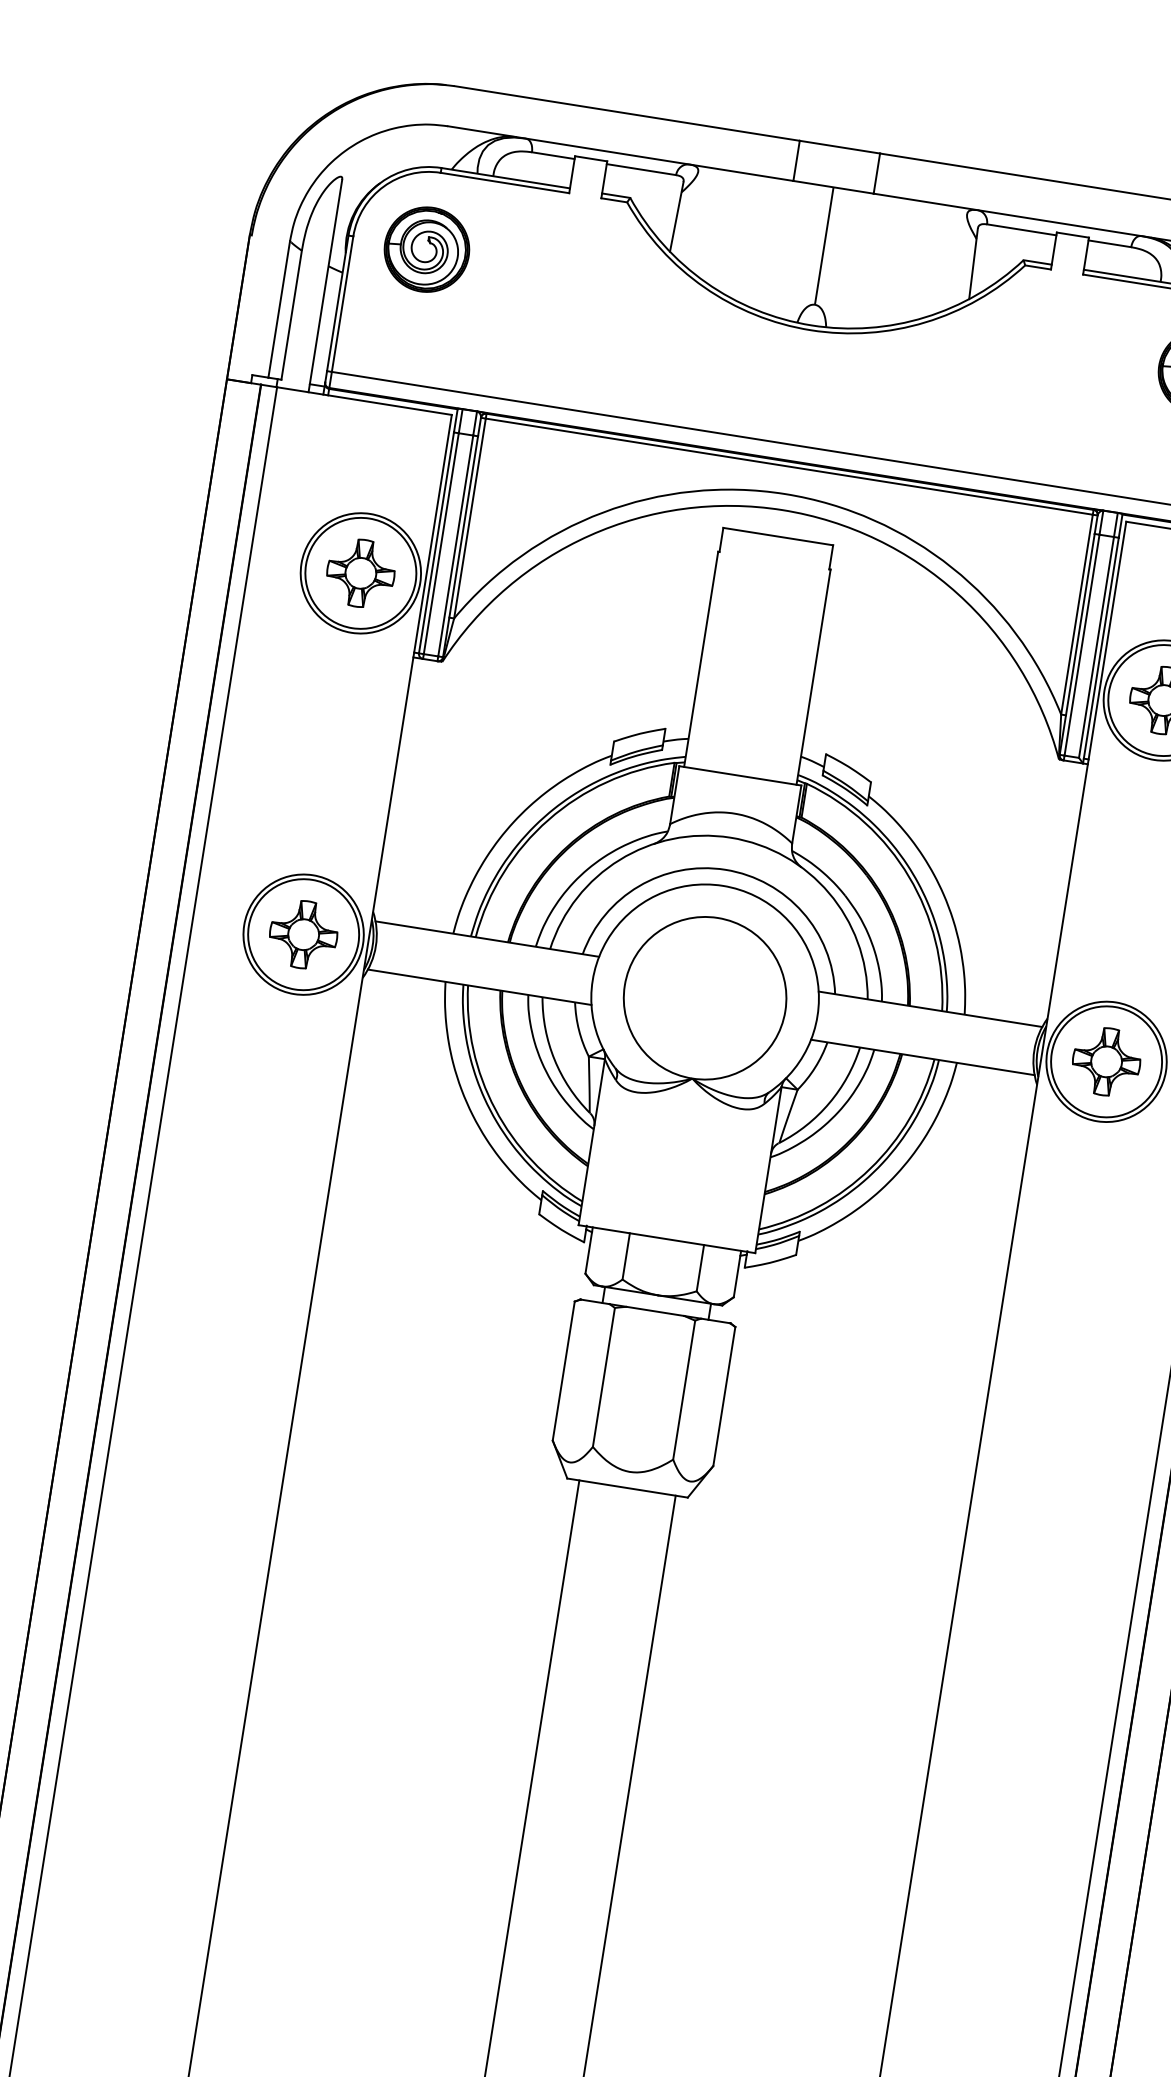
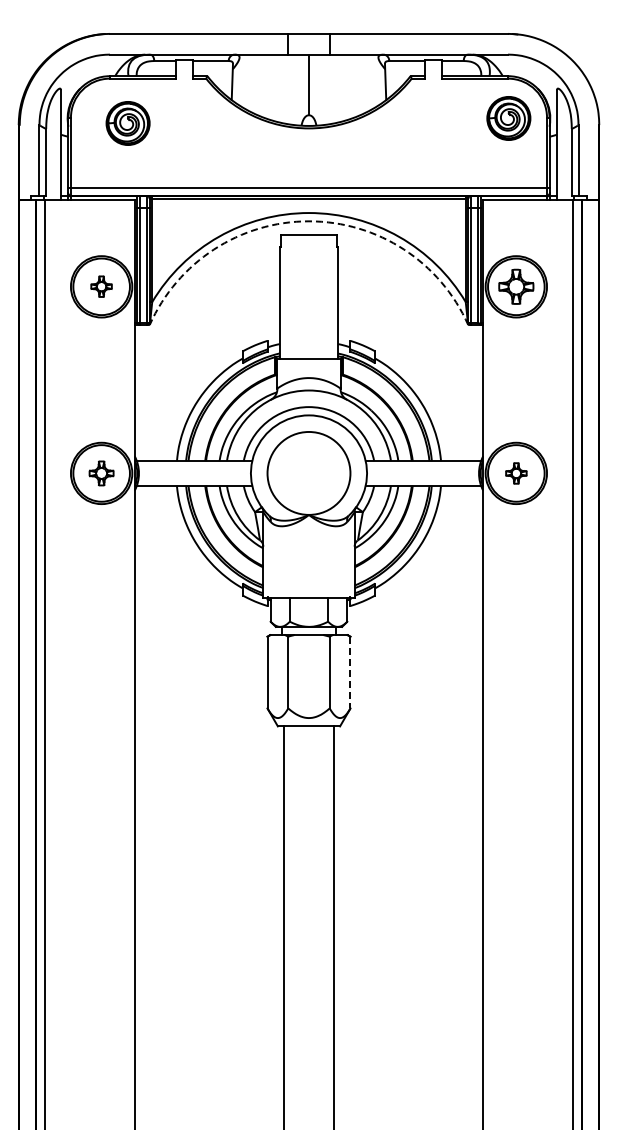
part: (425, 249) -> (127, 123), moved
arc: (781, 510) -> (308, 221), solid -> dashed
part: (360, 572) -> (101, 286), size x0.6
part: (303, 934) -> (101, 473), size x0.7
part: (1106, 1062) -> (516, 473), size x0.6
line: (724, 1396) -> (350, 672), solid -> dashed

